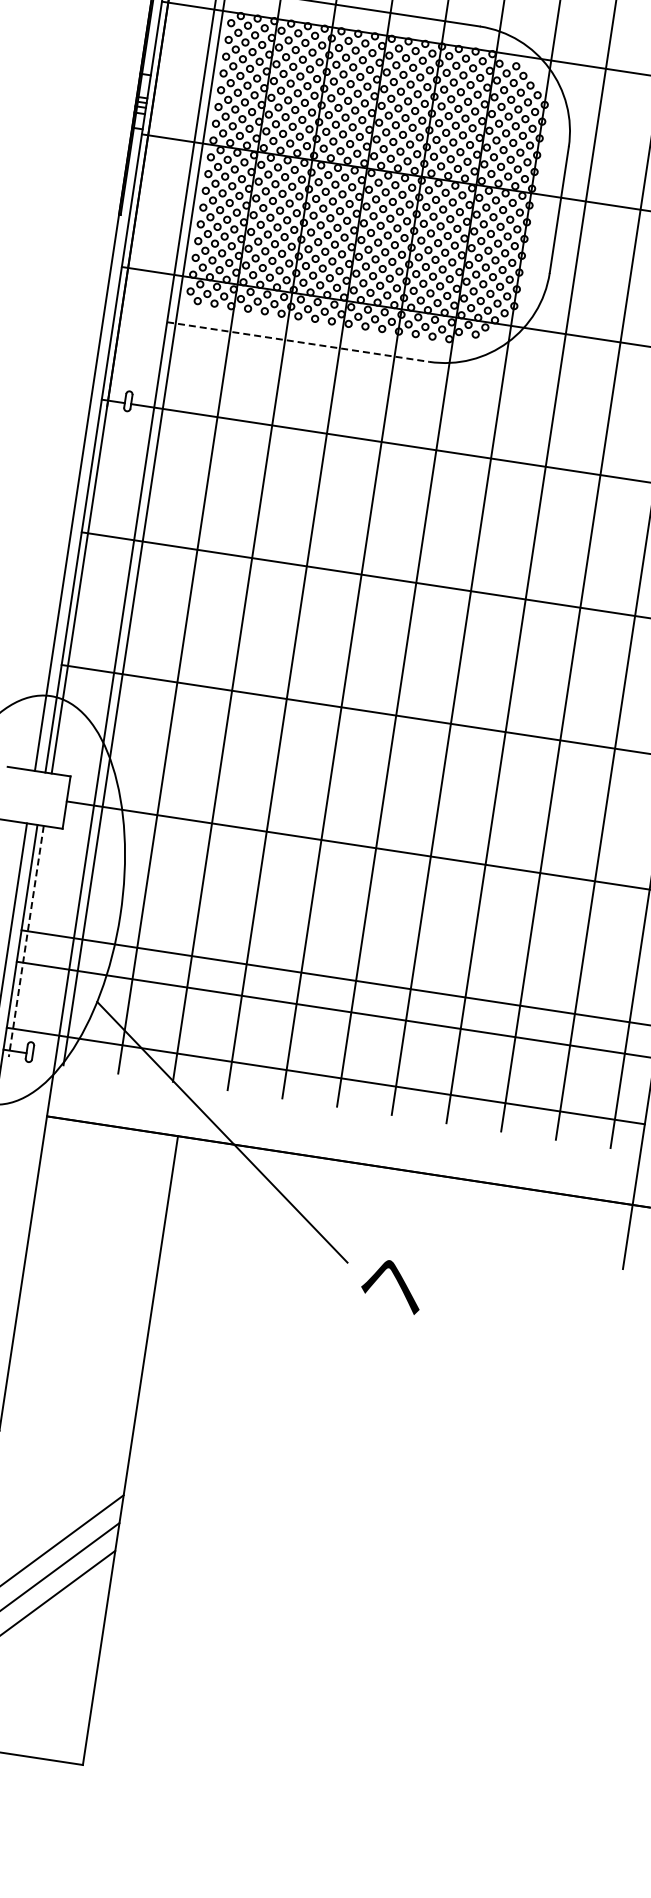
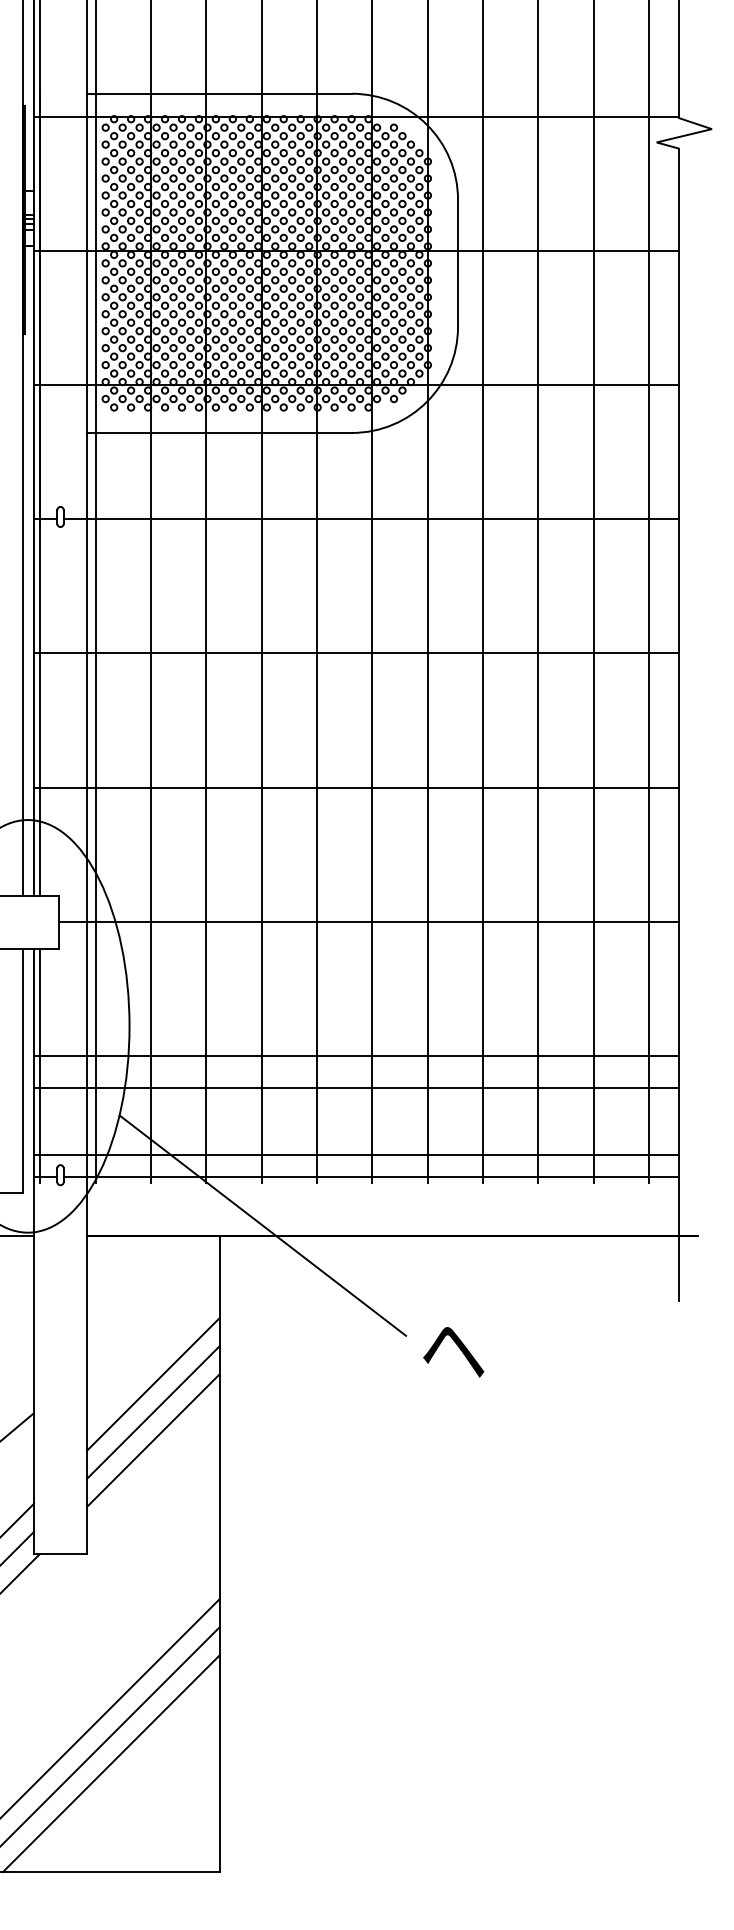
line: (299, 341) -> (220, 432), dashed -> solid
line: (26, 941) -> (40, 1066), dashed -> solid
line: (337, 1099) -> (371, 1176), added
line: (90, 1273) -> (153, 1384), added
line: (86, 1300) -> (153, 1412), added
line: (82, 1328) -> (153, 1440), added

